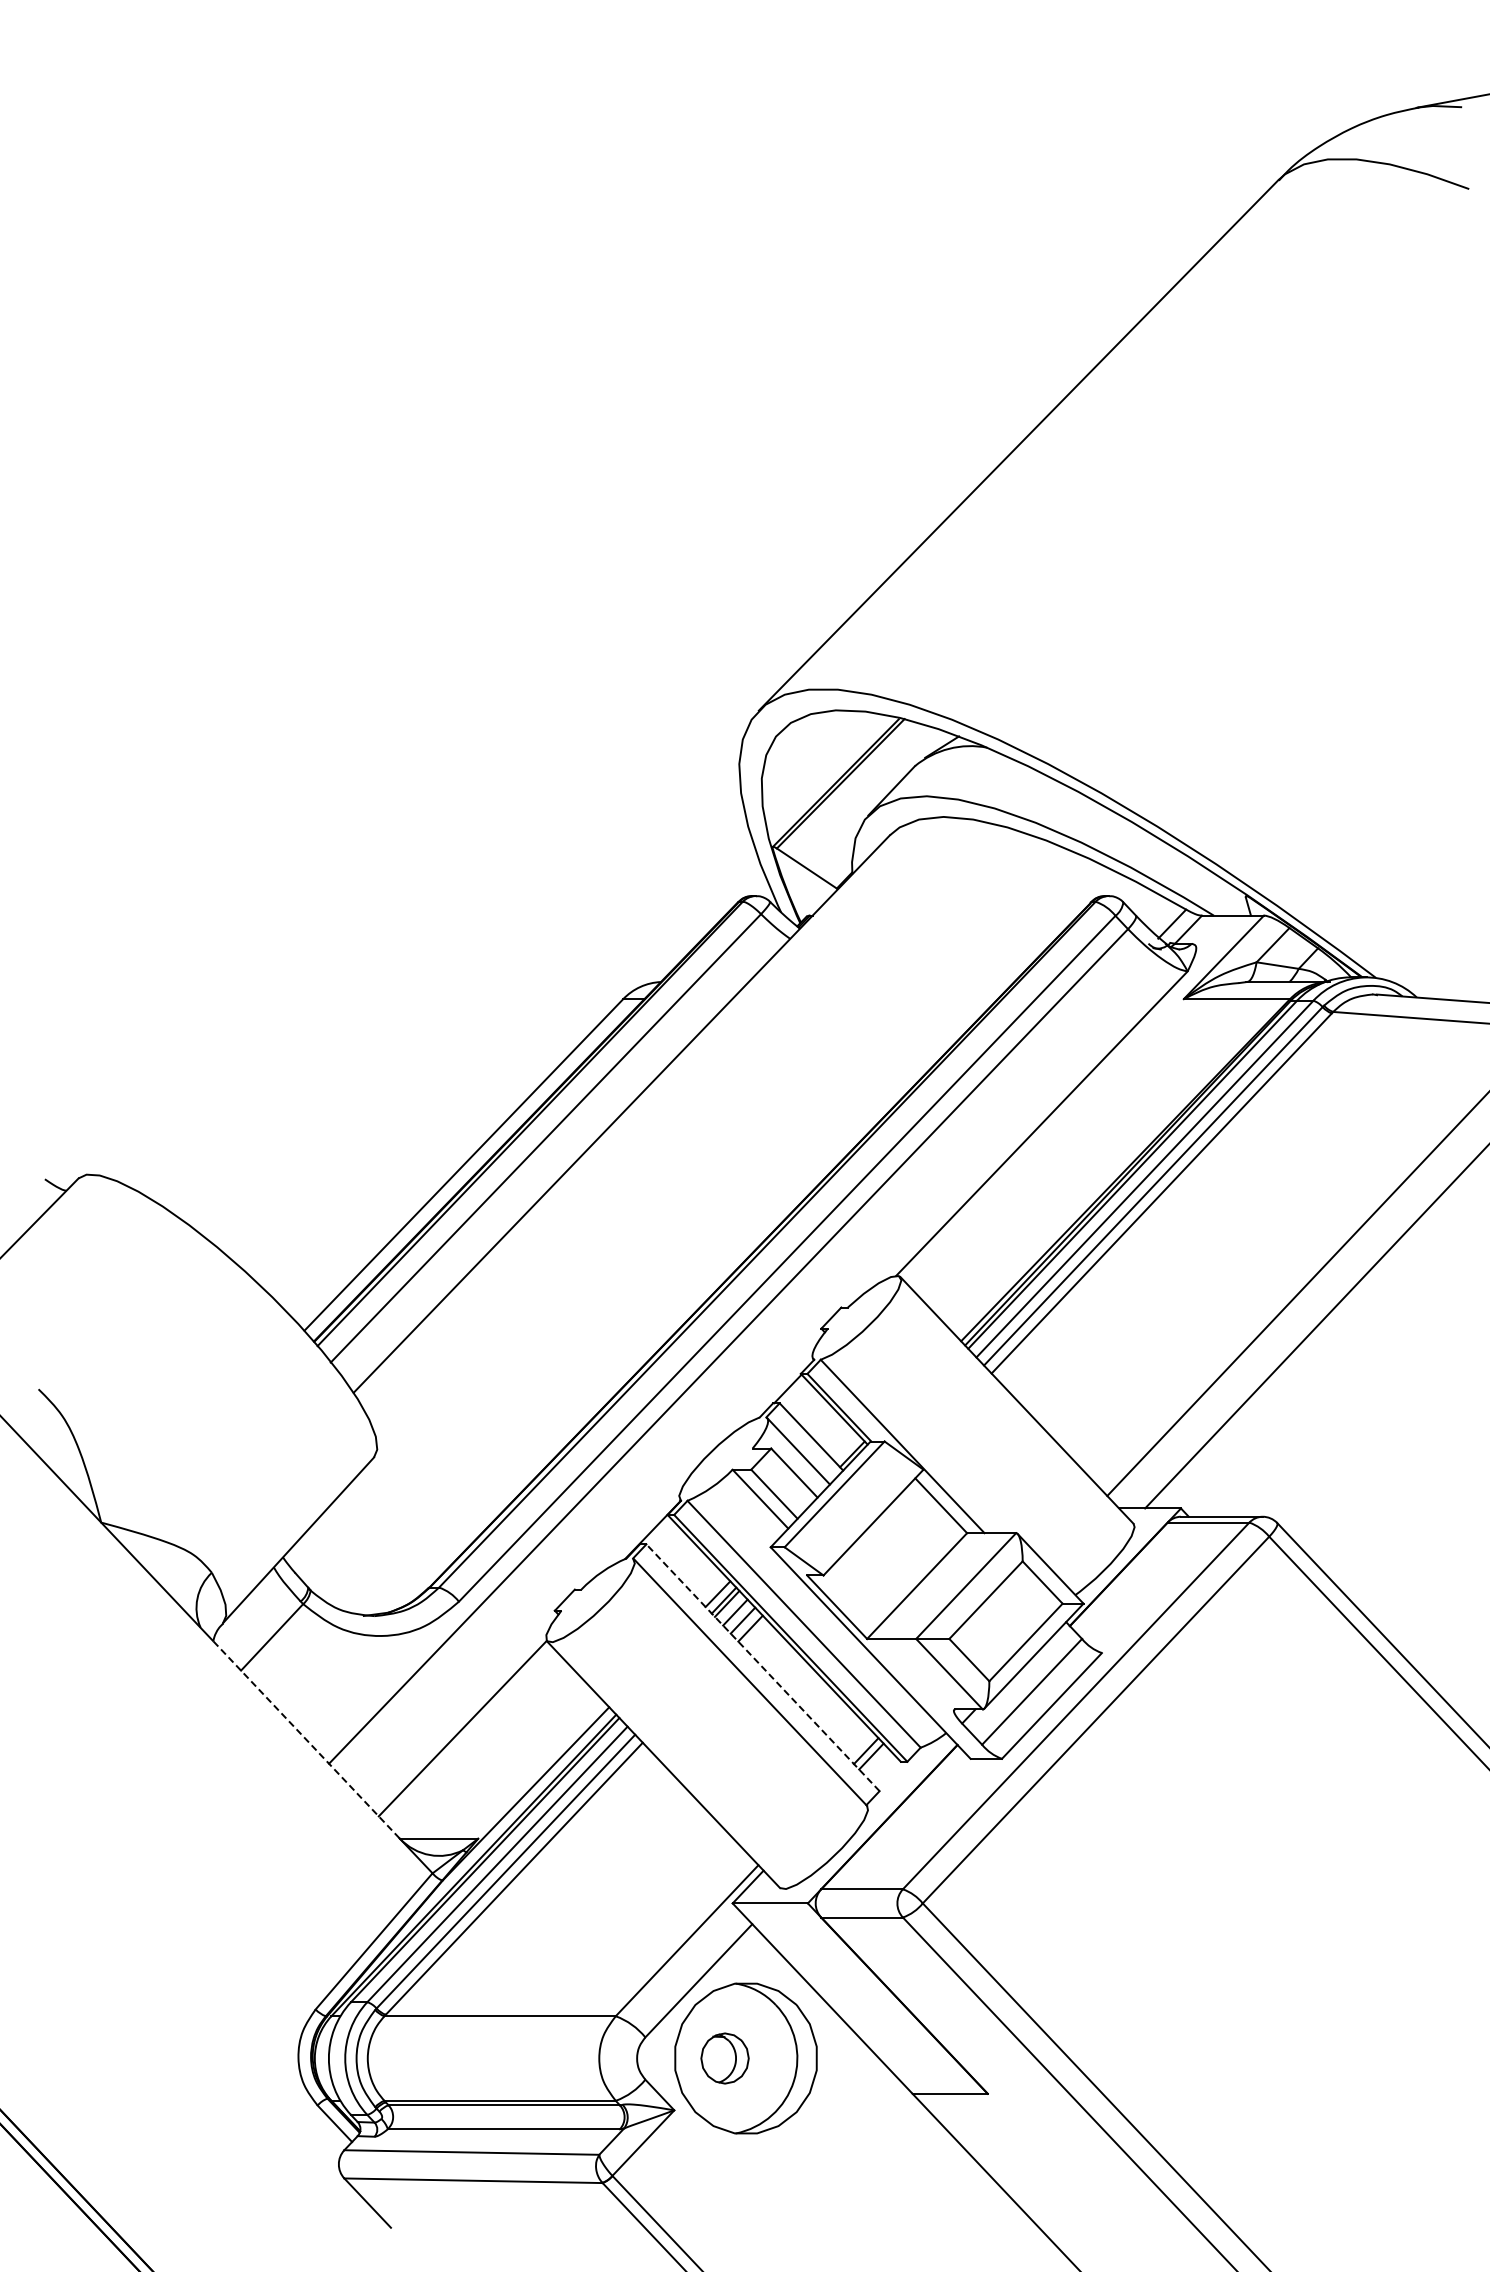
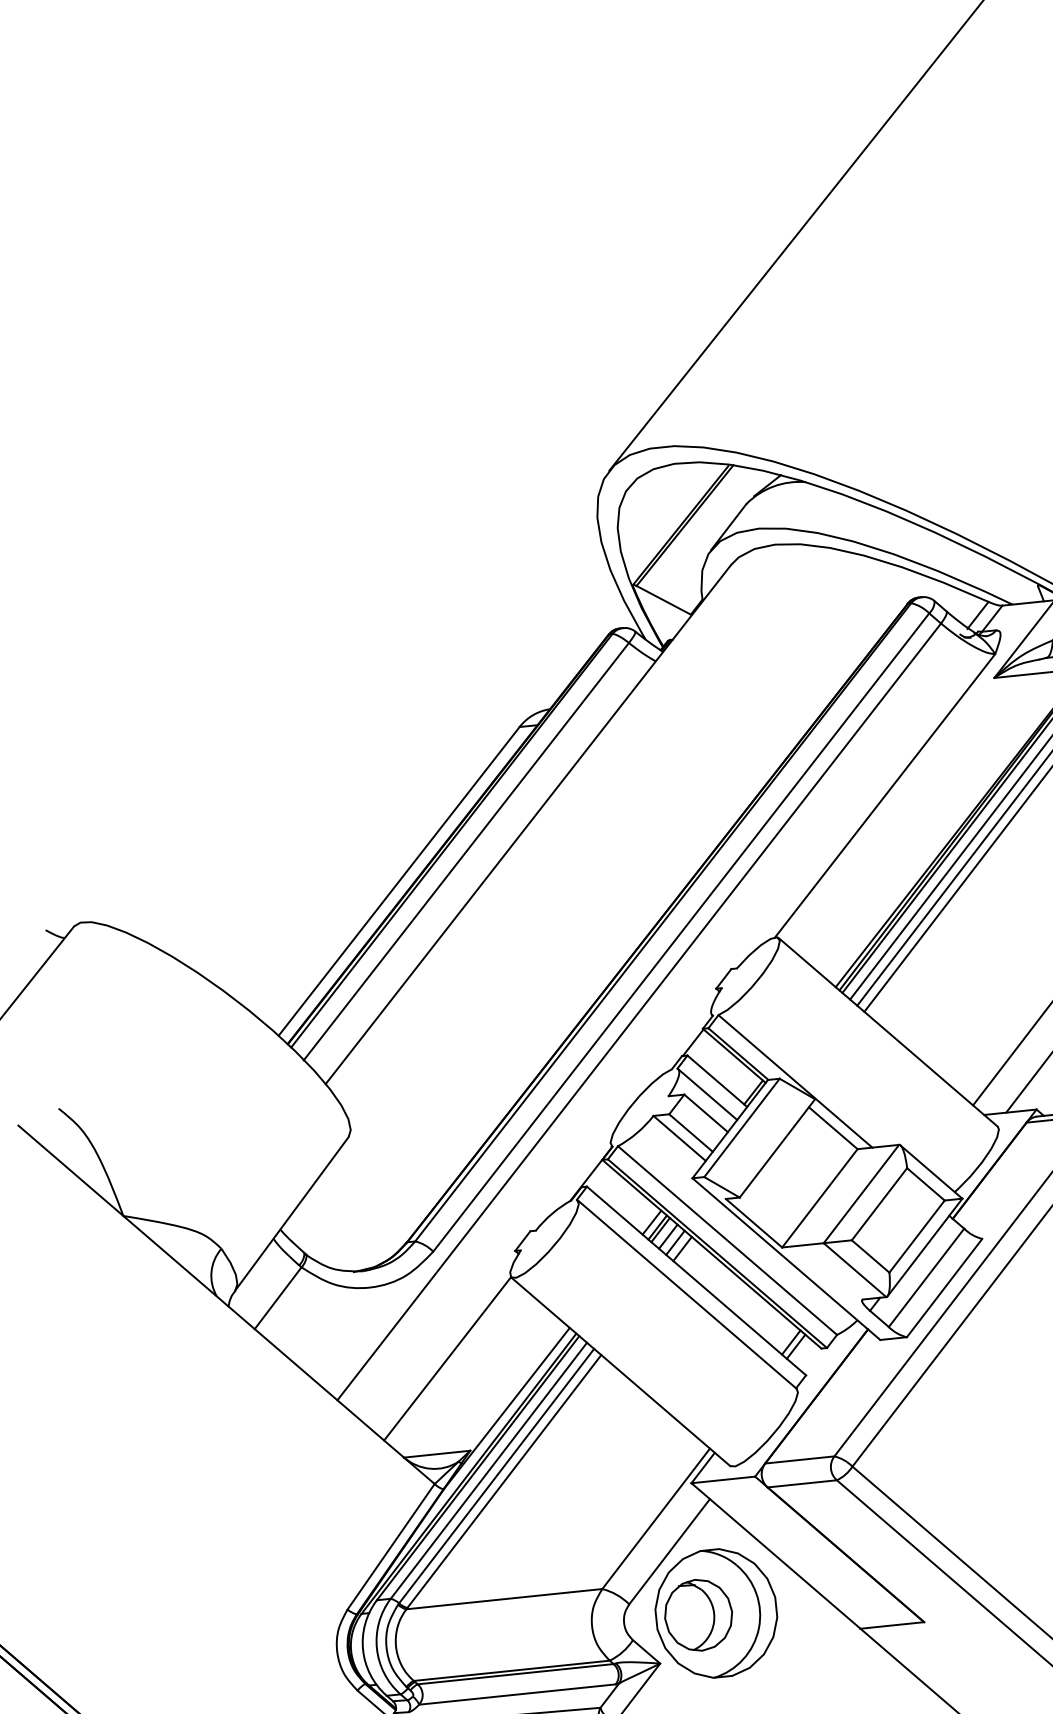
line: (763, 1667) -> (696, 1280), dashed -> solid
line: (306, 1739) -> (316, 1381), dashed -> solid
part: (724, 2058) -> (698, 1615), size x1.67

